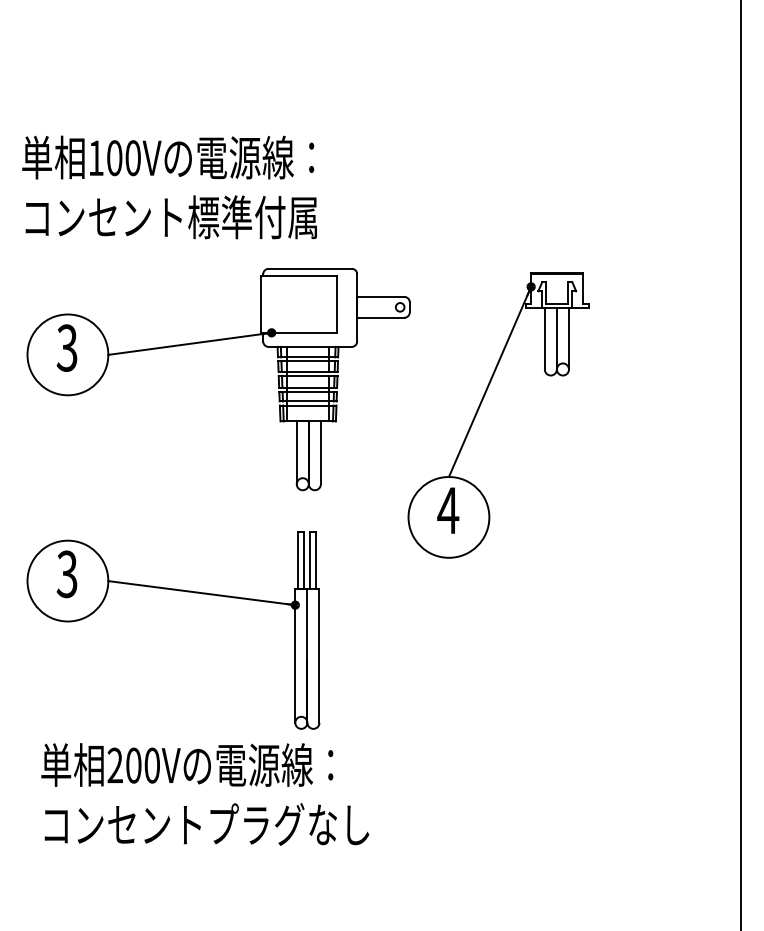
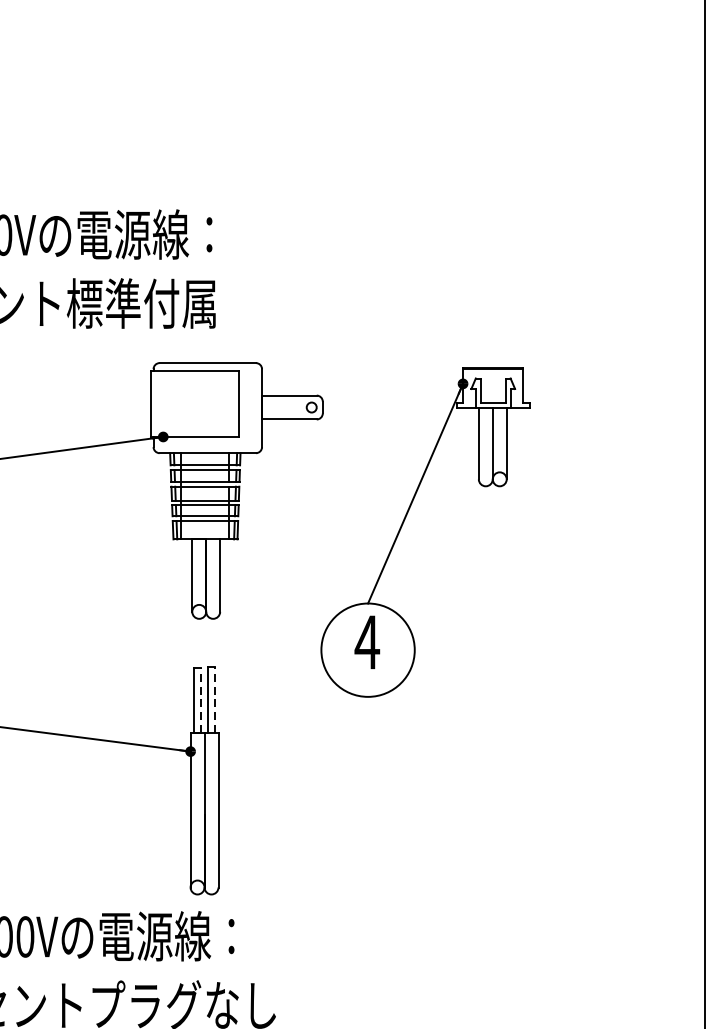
line: (304, 560) -> (201, 699), solid -> dashed
line: (316, 560) -> (215, 699), solid -> dashed

